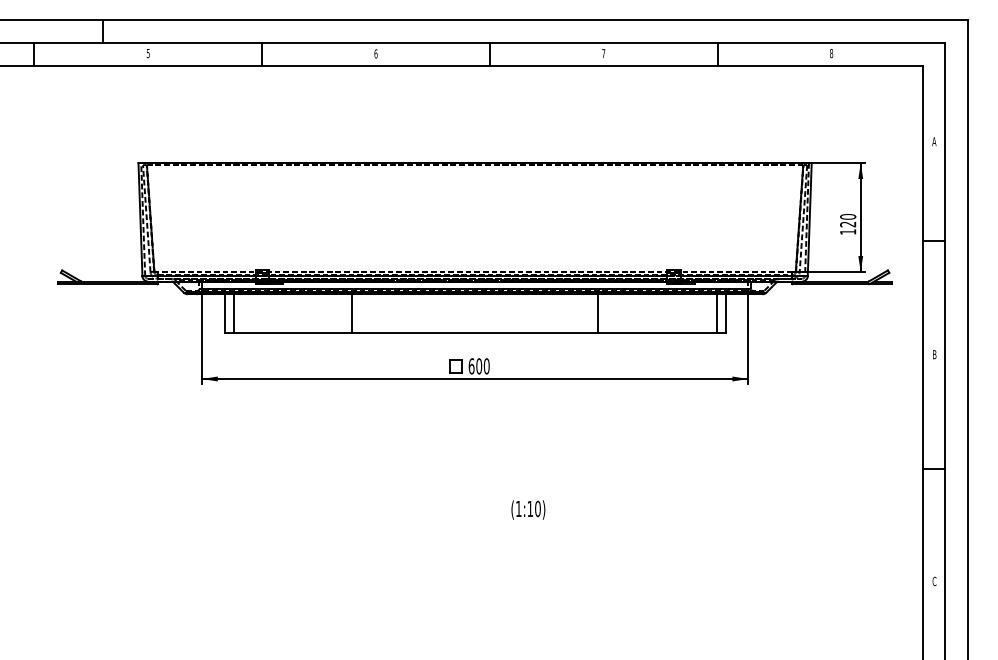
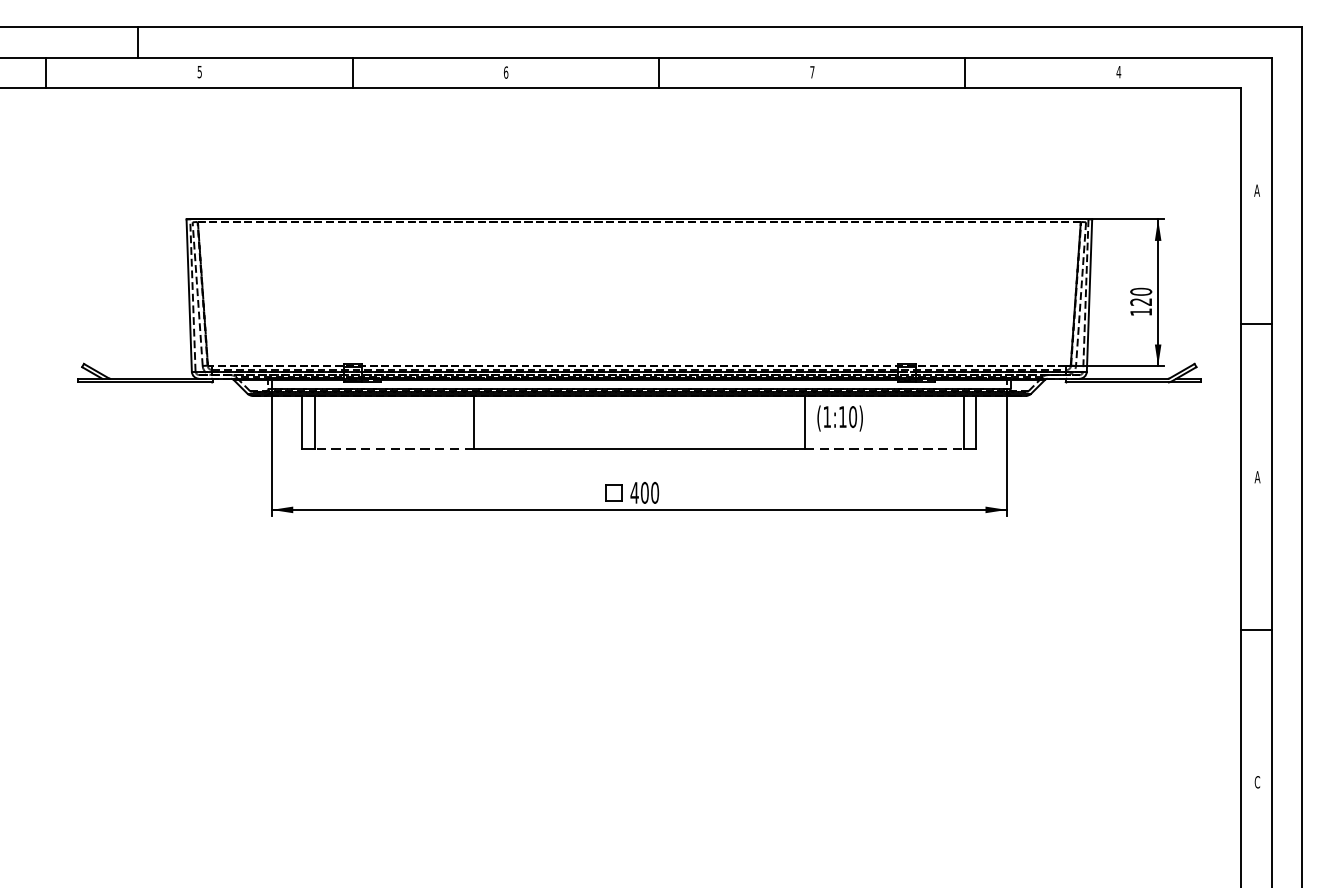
text: (831, 53) -> (1118, 72), 8 -> 4
line: (292, 333) -> (393, 448), solid -> dashed
line: (657, 333) -> (884, 448), solid -> dashed
text: (934, 354) -> (1257, 476), B -> A
text: (471, 366) -> (634, 493), 600 -> 400
text: (528, 509) -> (840, 417), moved

